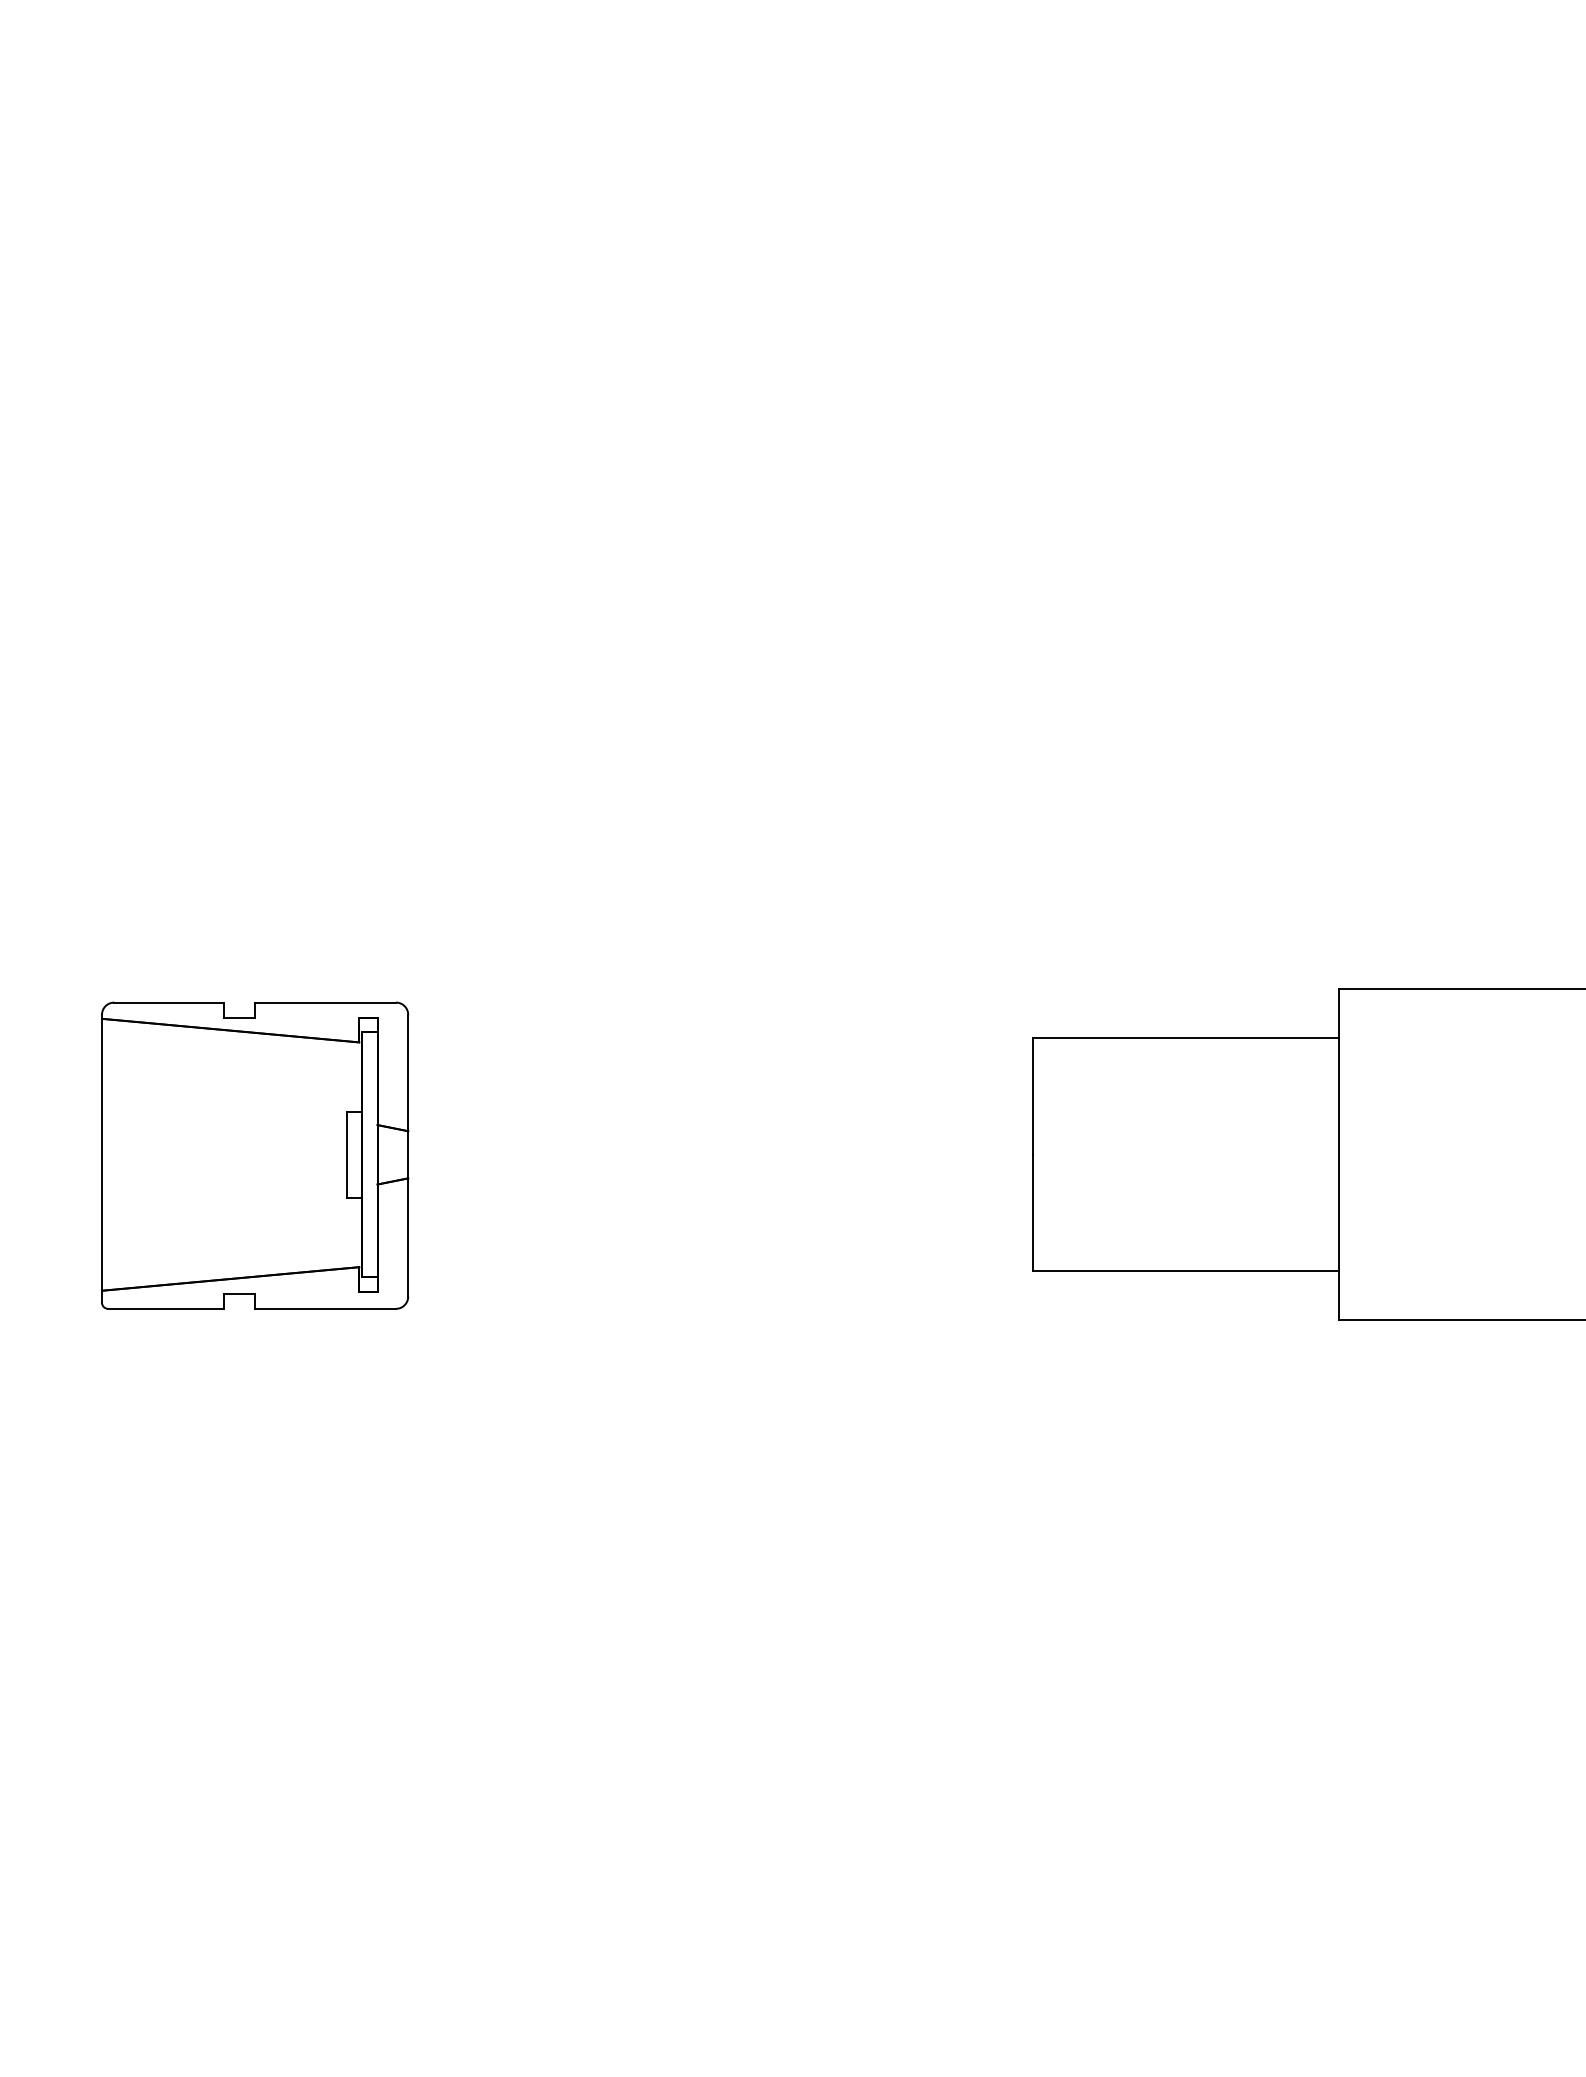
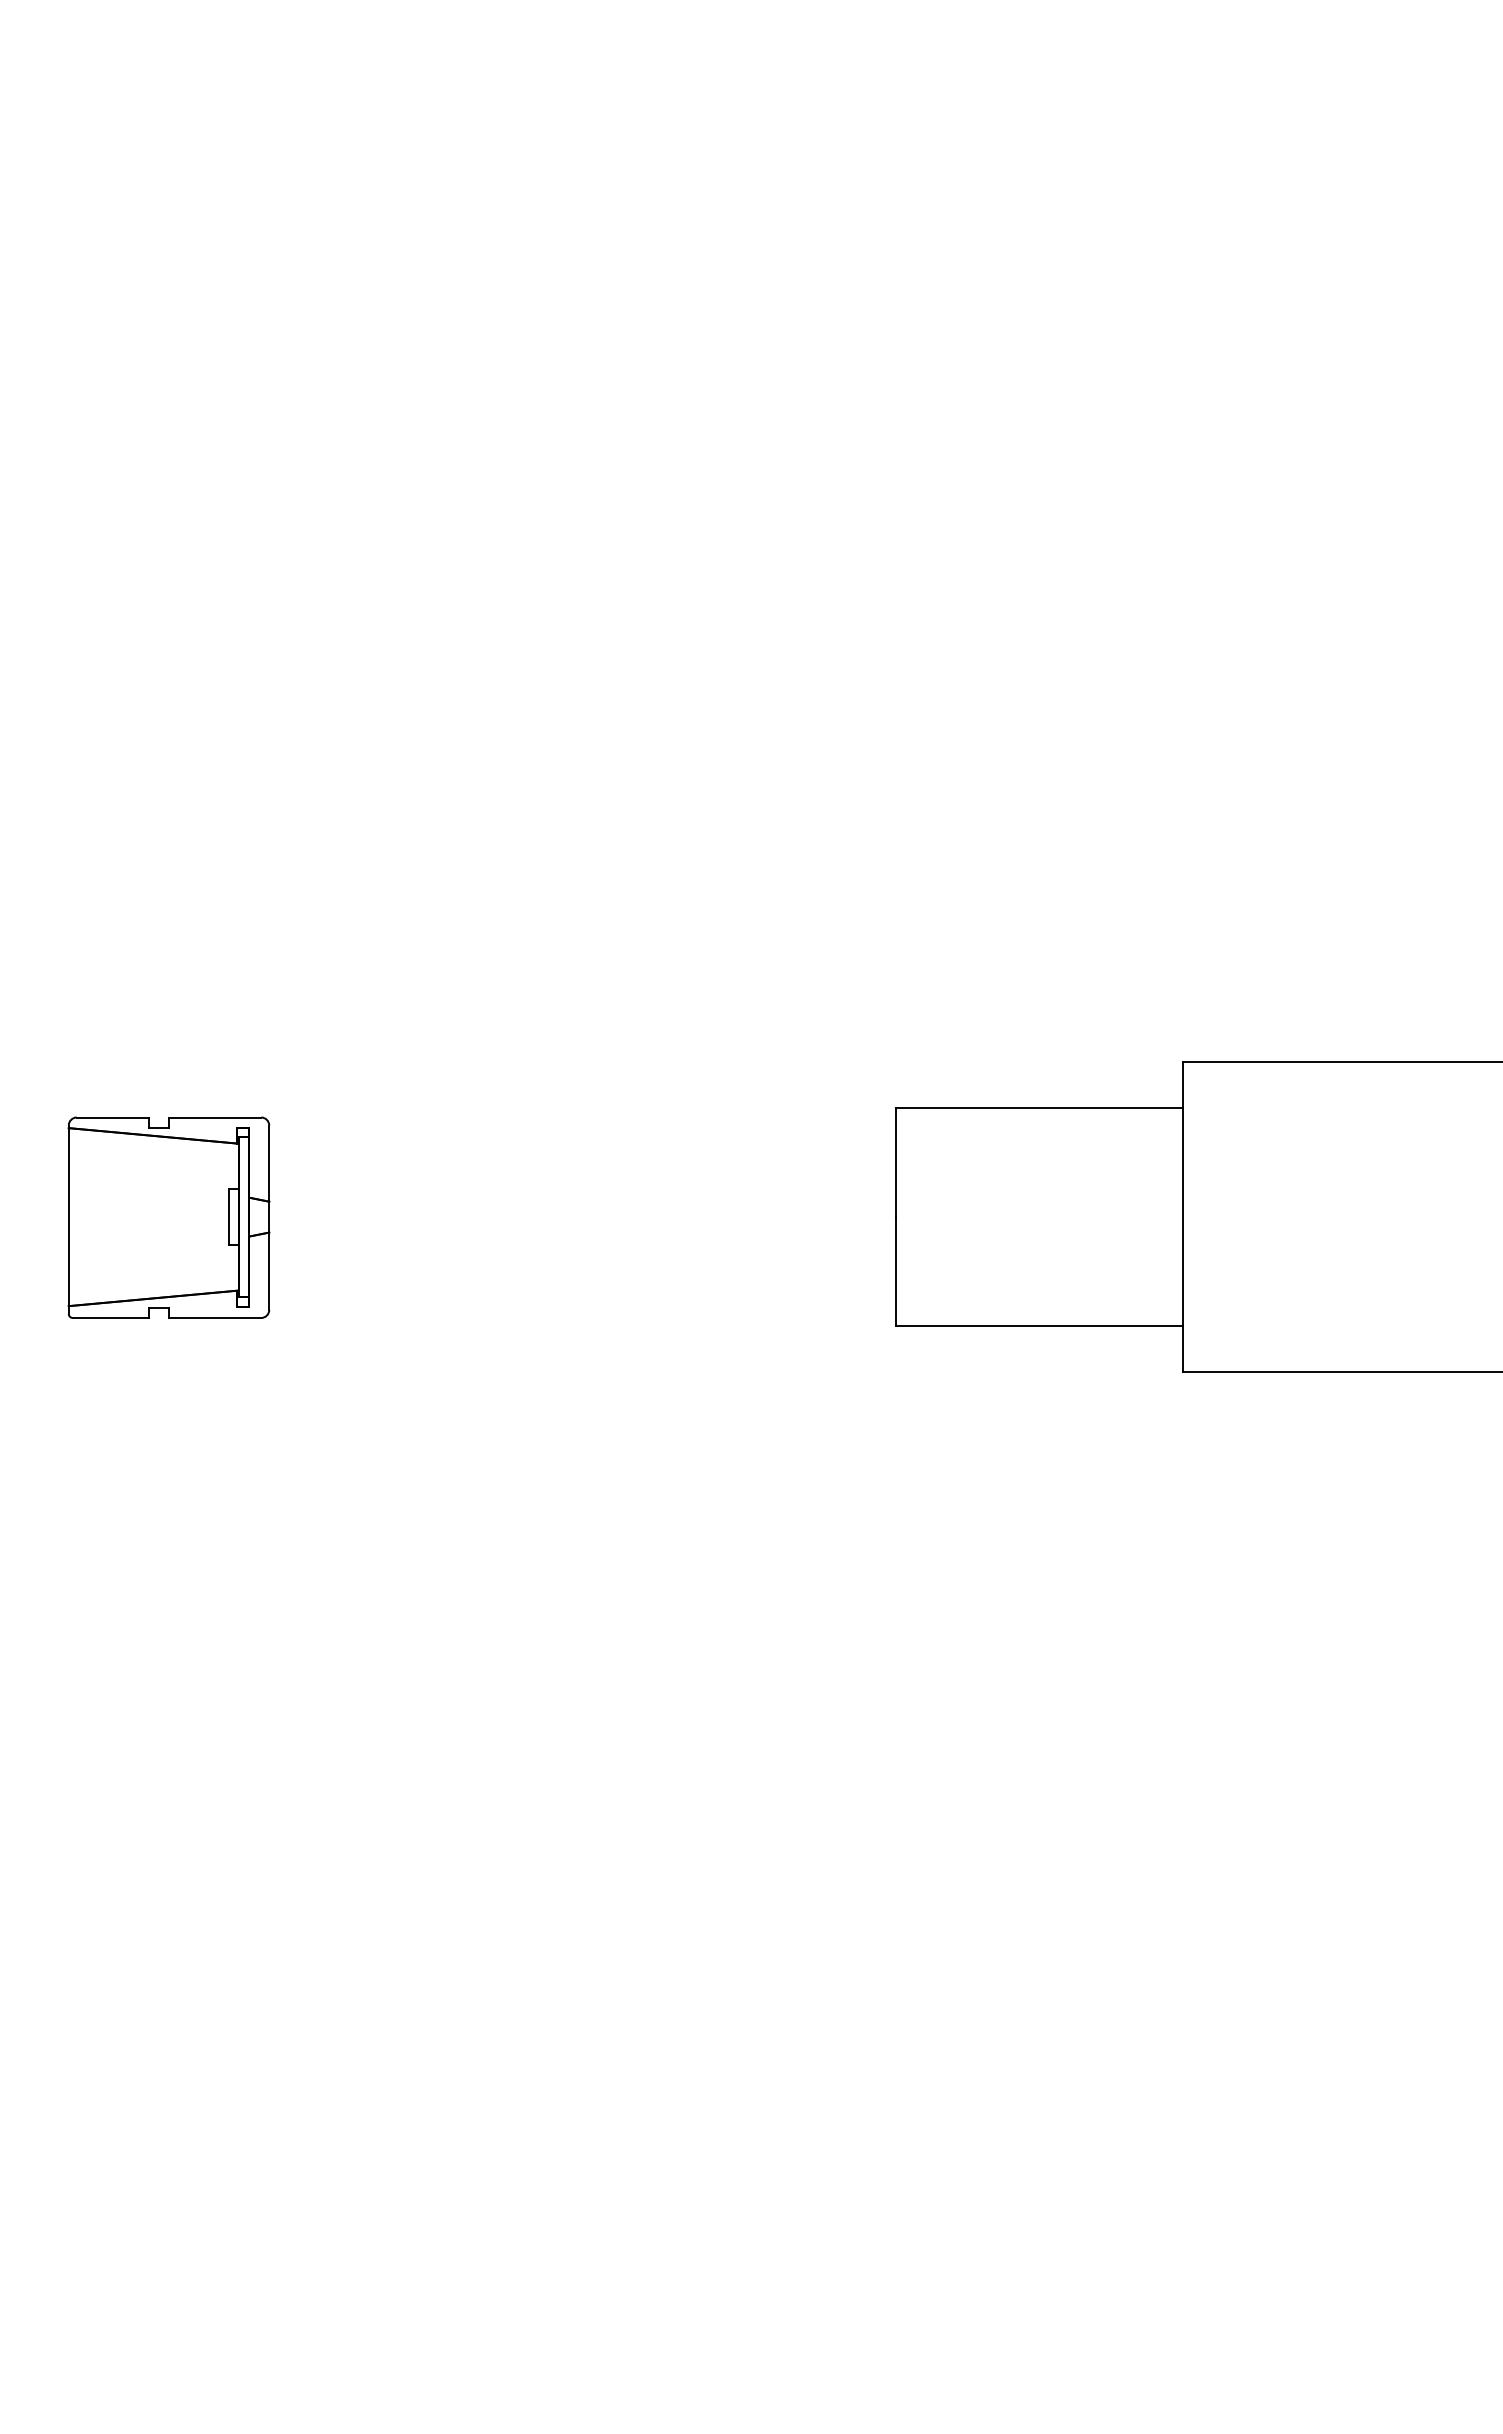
part: (254, 1155) -> (168, 1217), size x0.7

